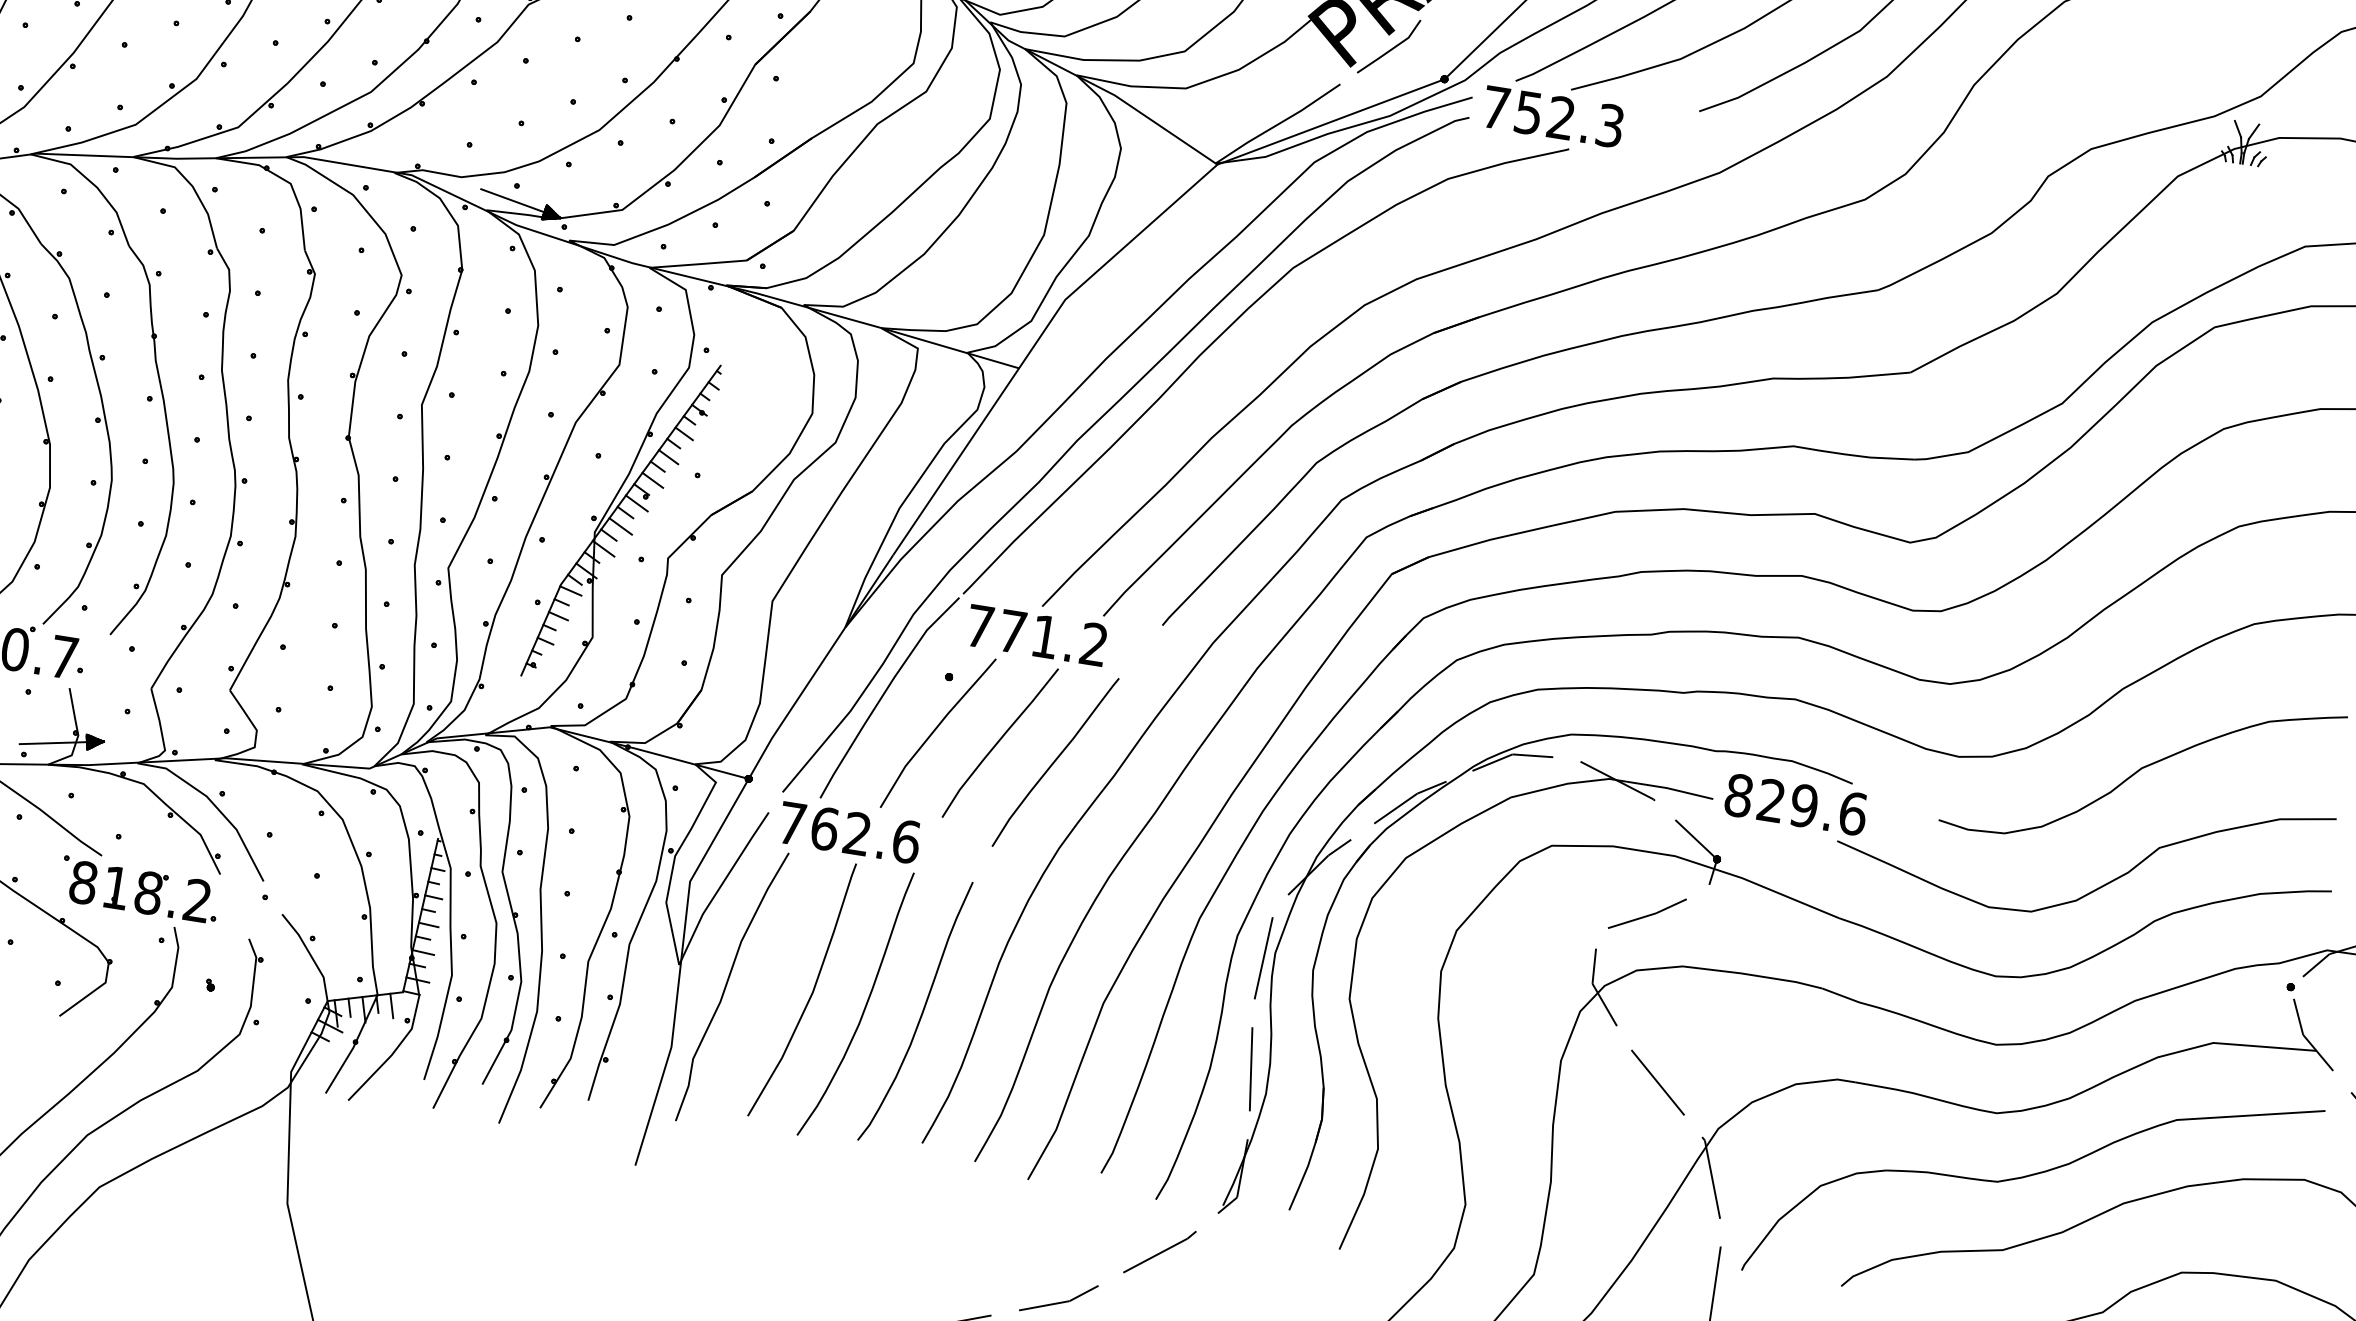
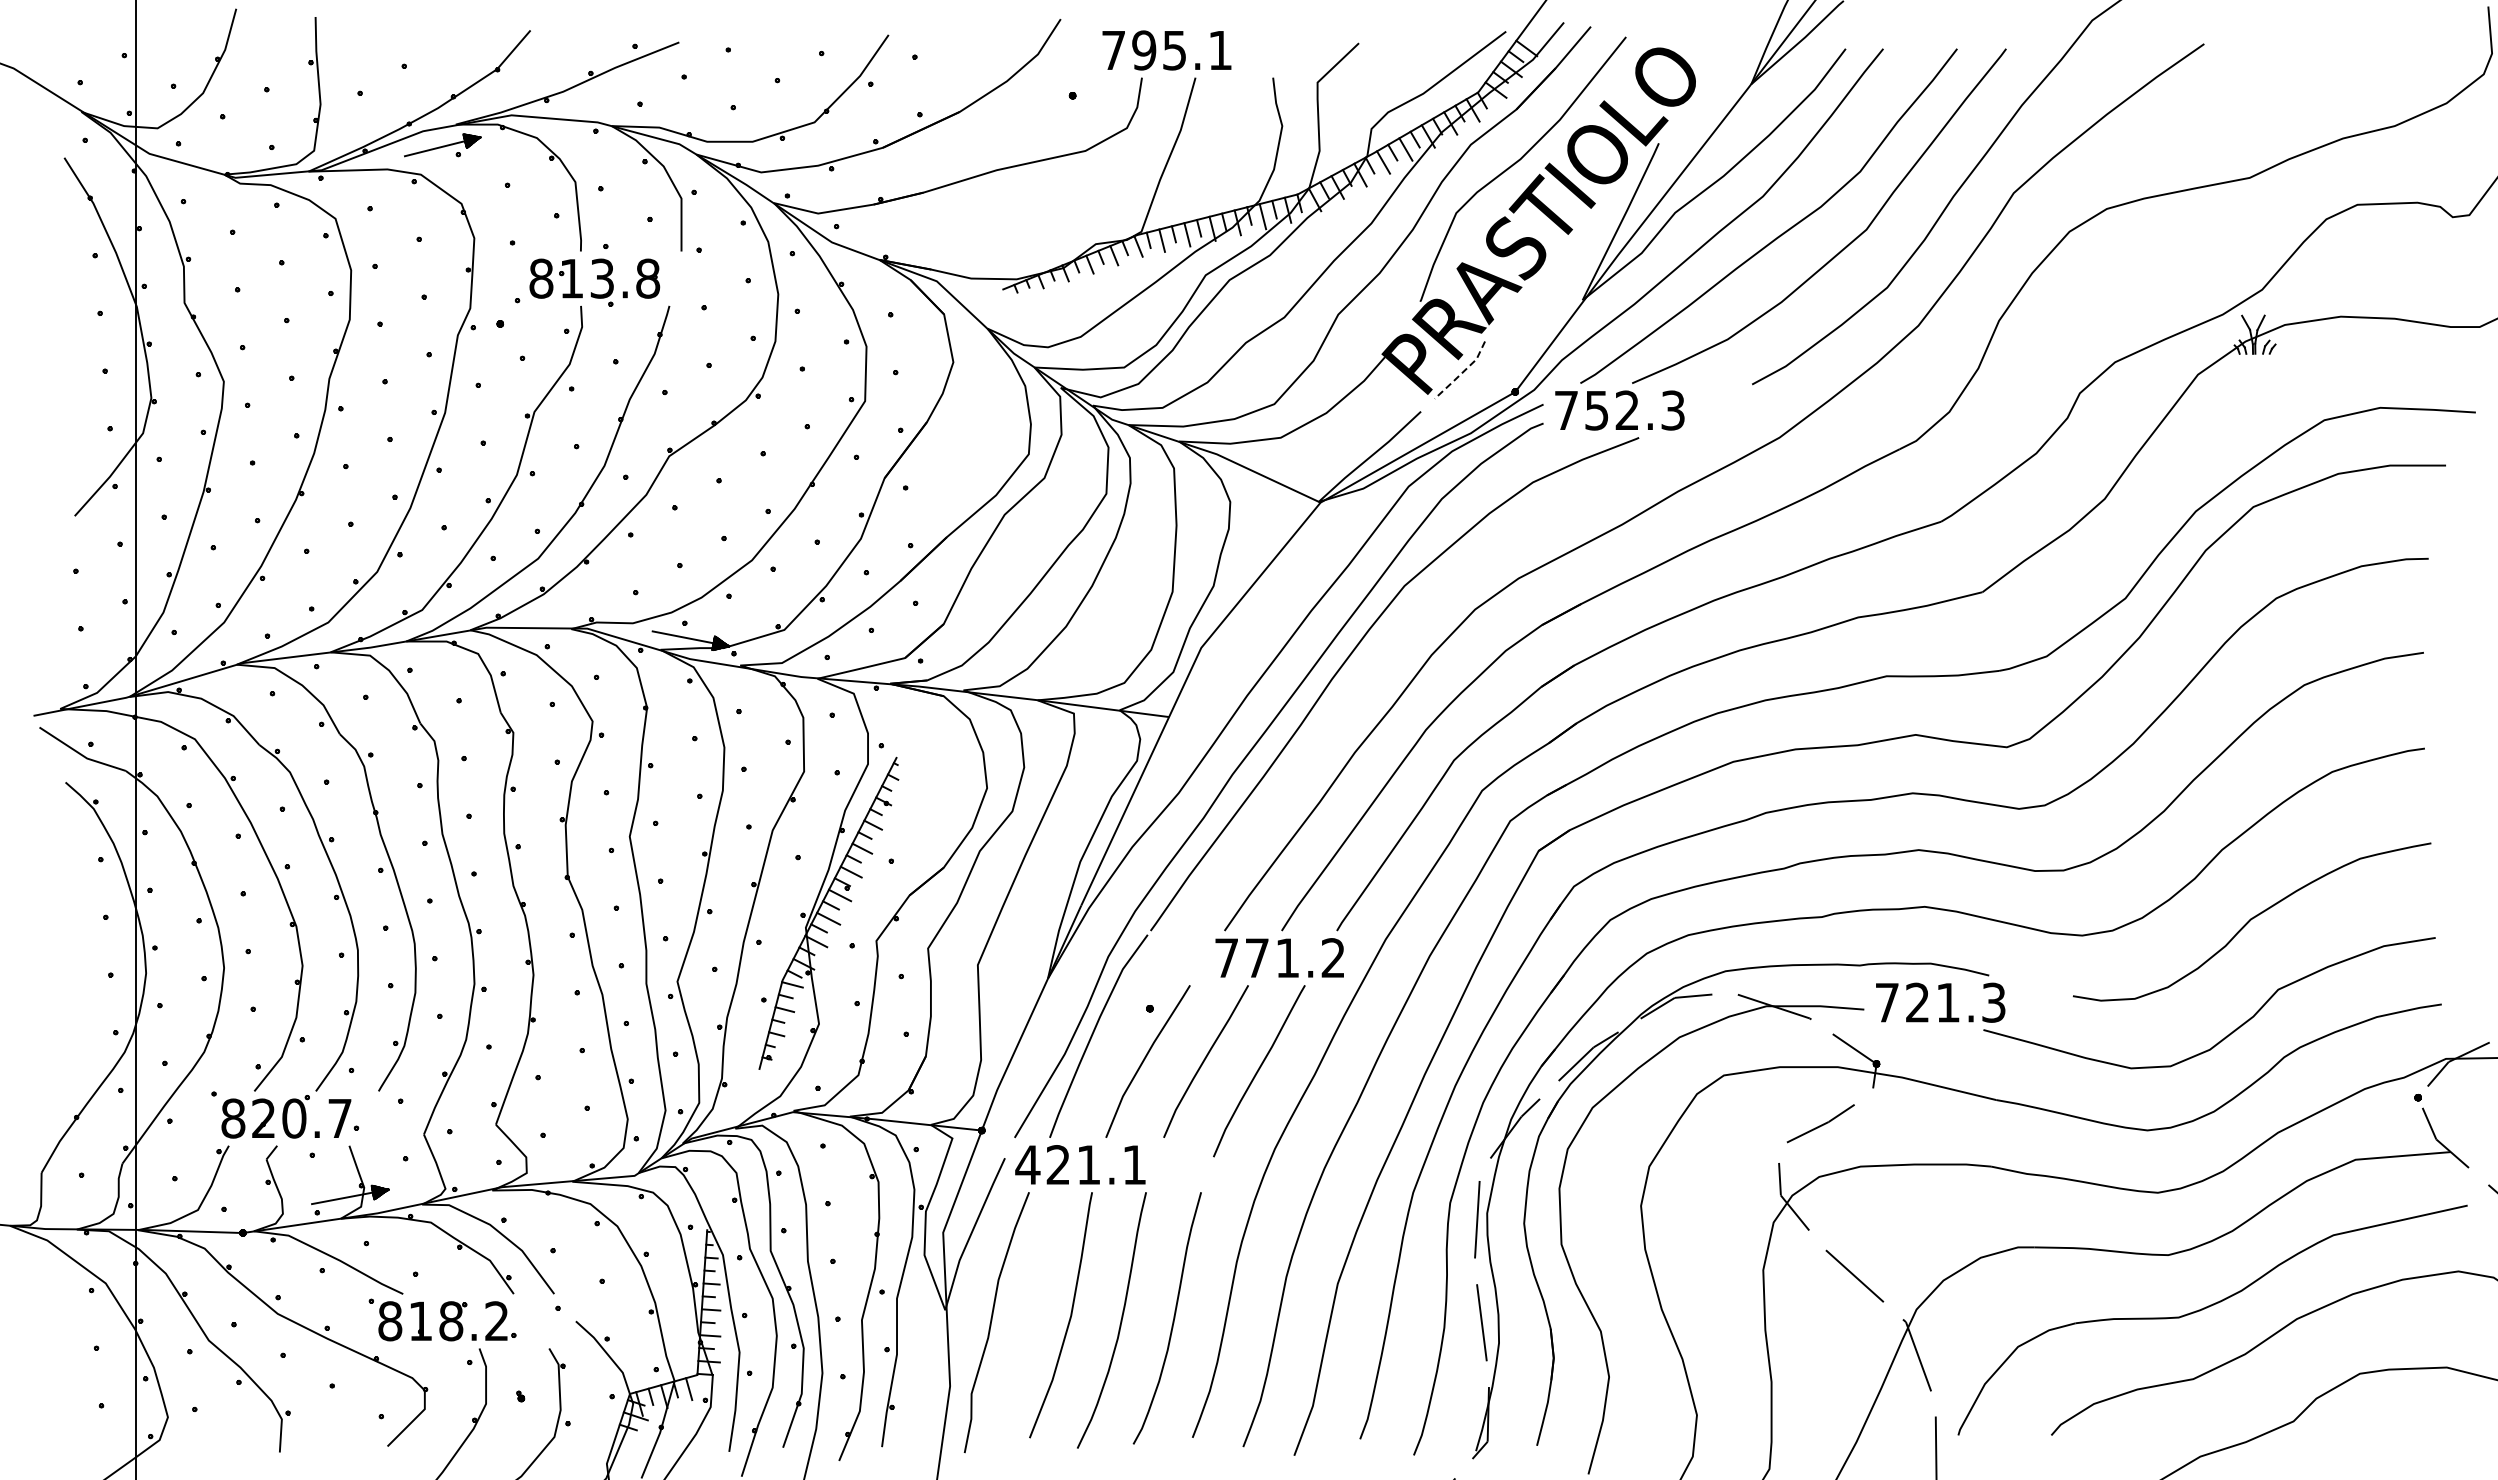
line: (1391, 49) -> (1462, 372), solid -> dashed
text: (1036, 634) -> (1279, 957), moved
text: (1795, 804) -> (1940, 1002), 829.6 -> 721.3
text: (848, 833) -> (1080, 1165), 762.6 -> 421.1

